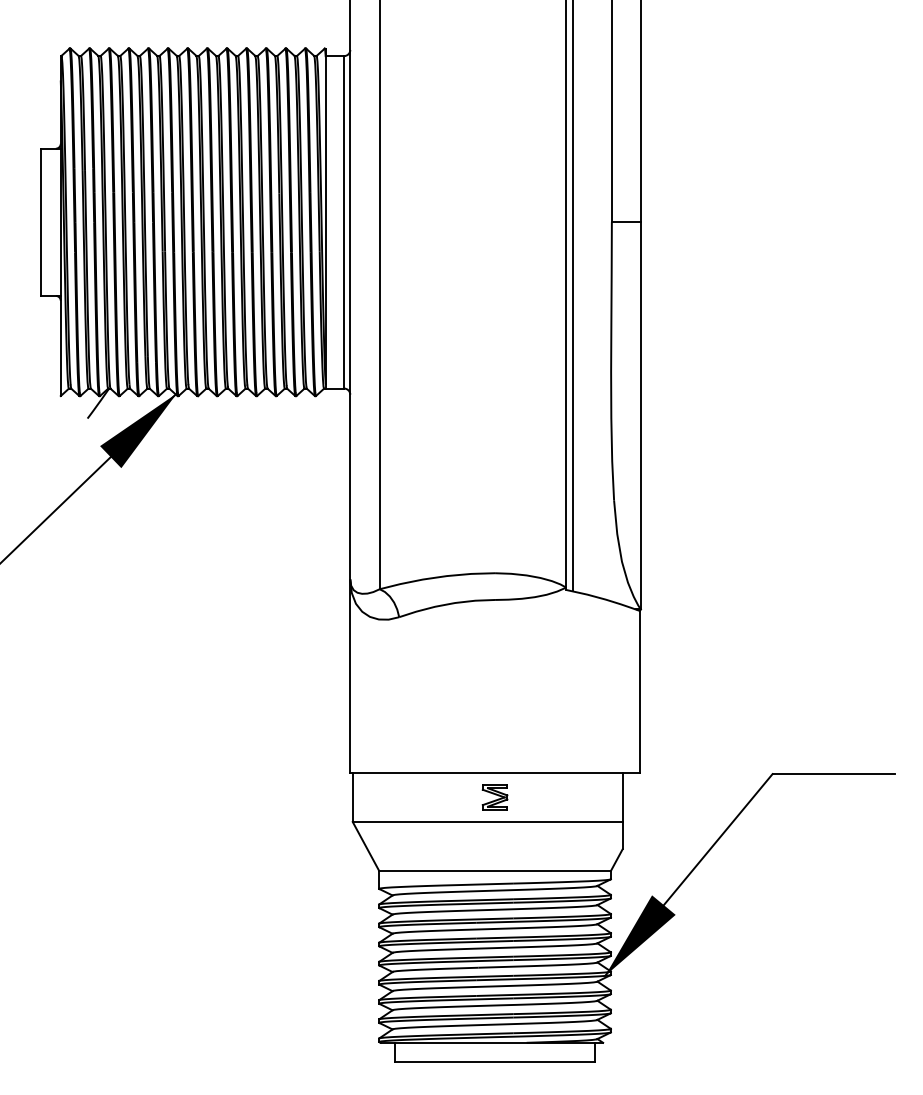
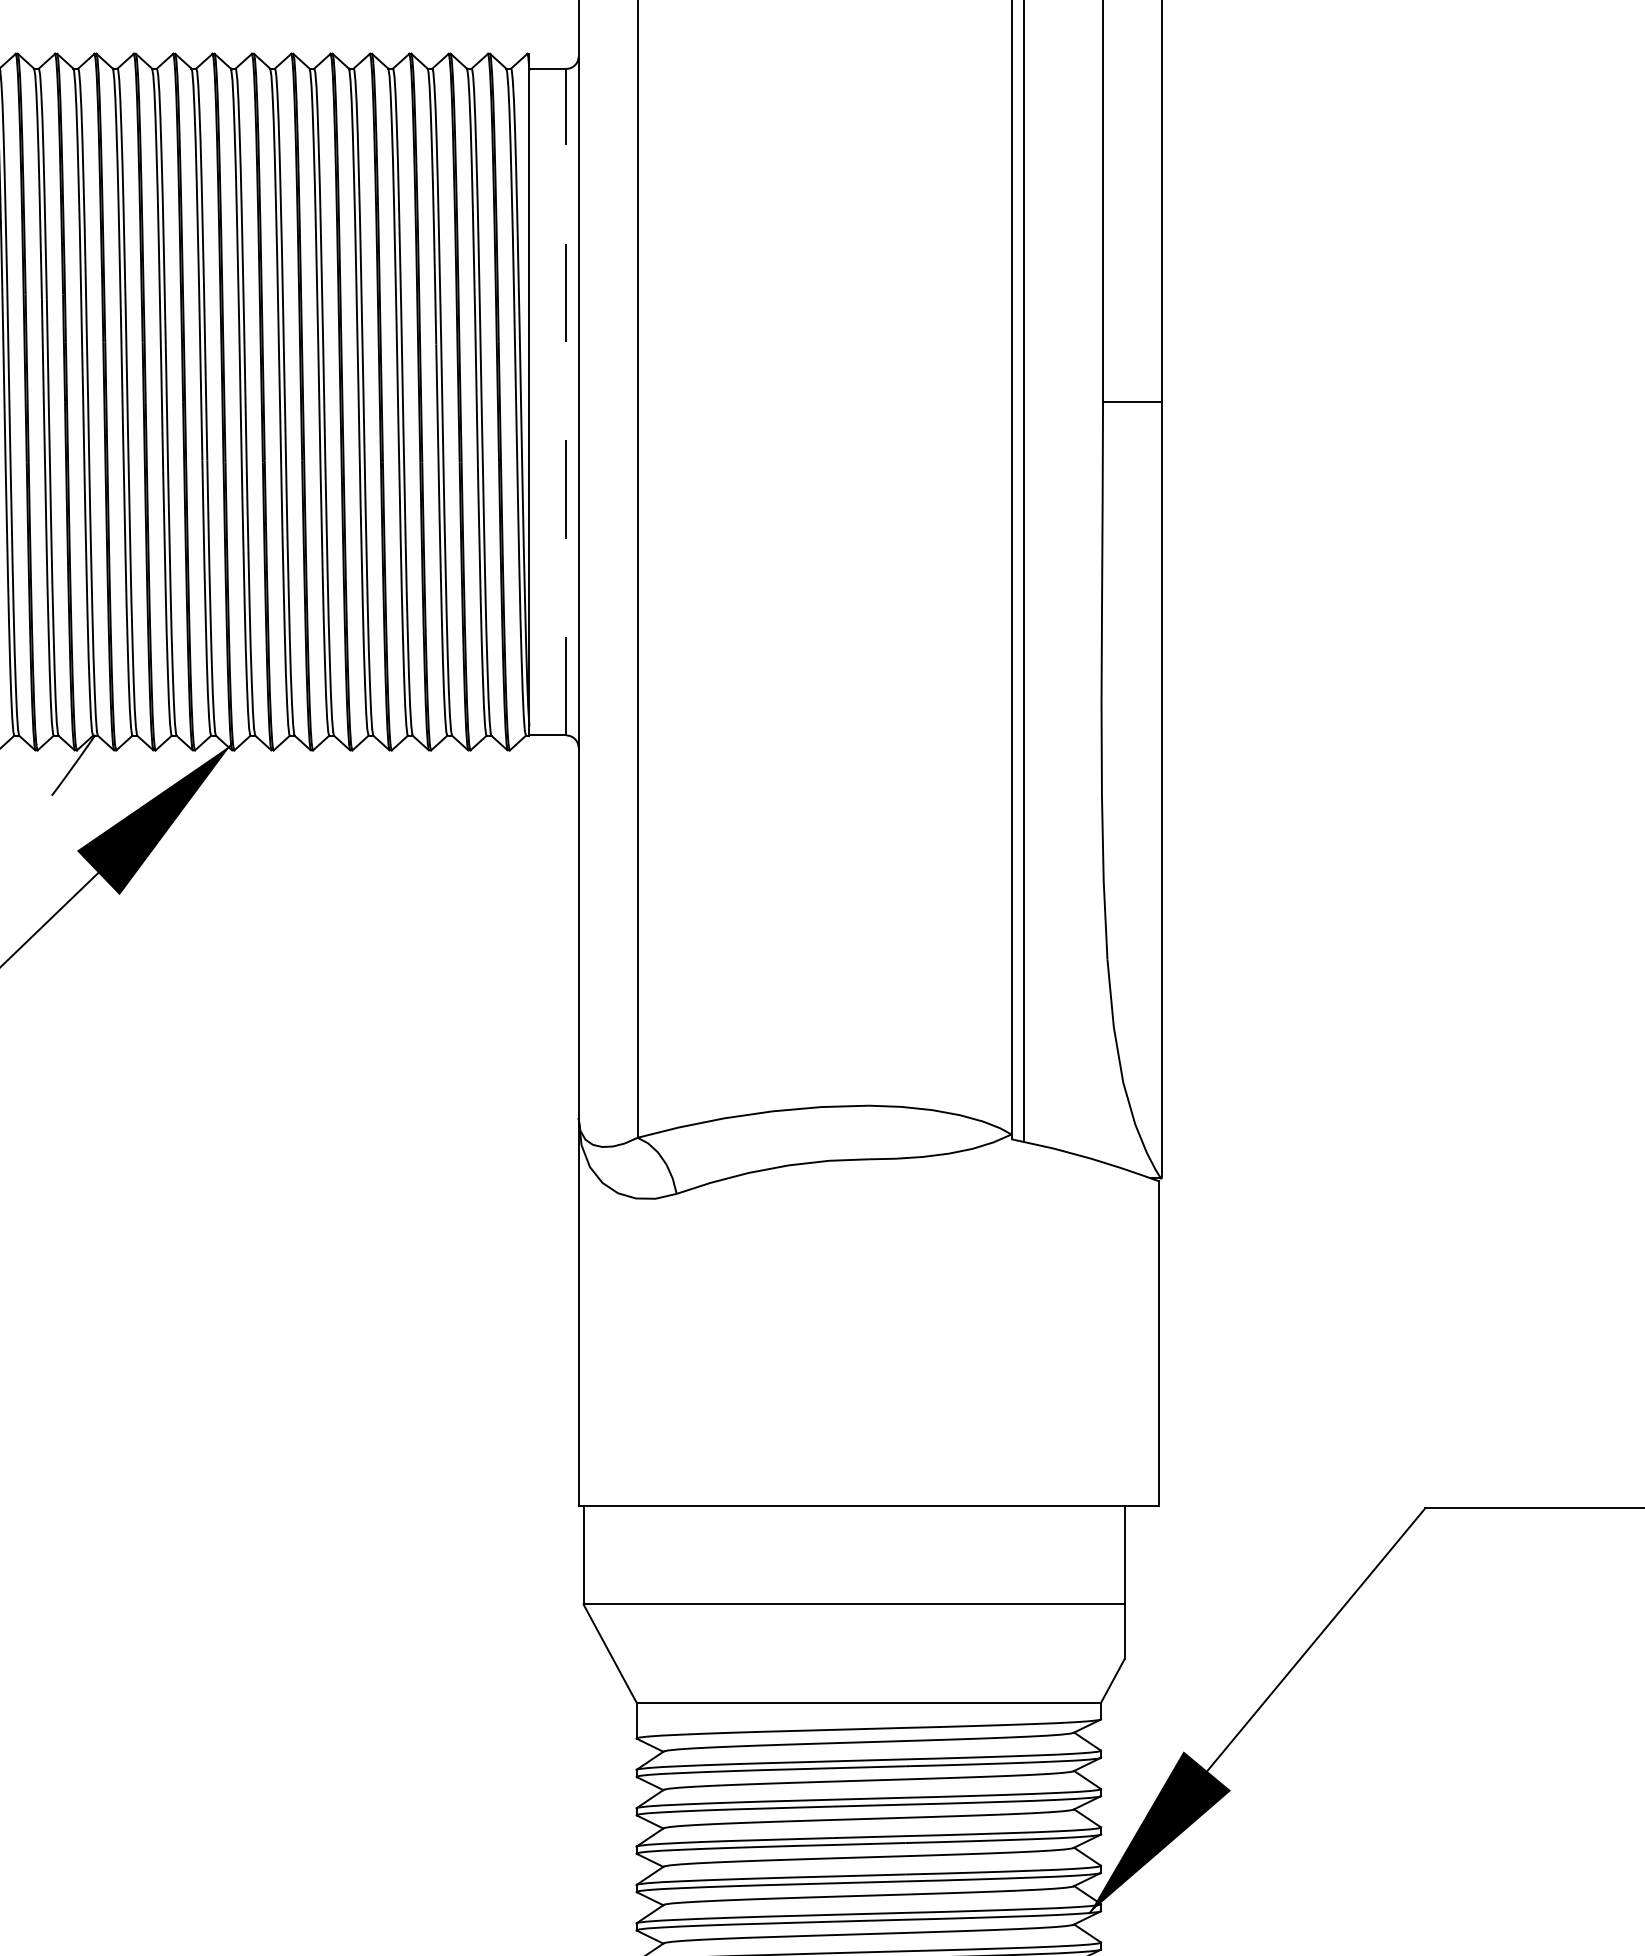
line: (344, 221) -> (566, 400), solid -> dashed
part: (494, 797) -> (867, 1555), removed

